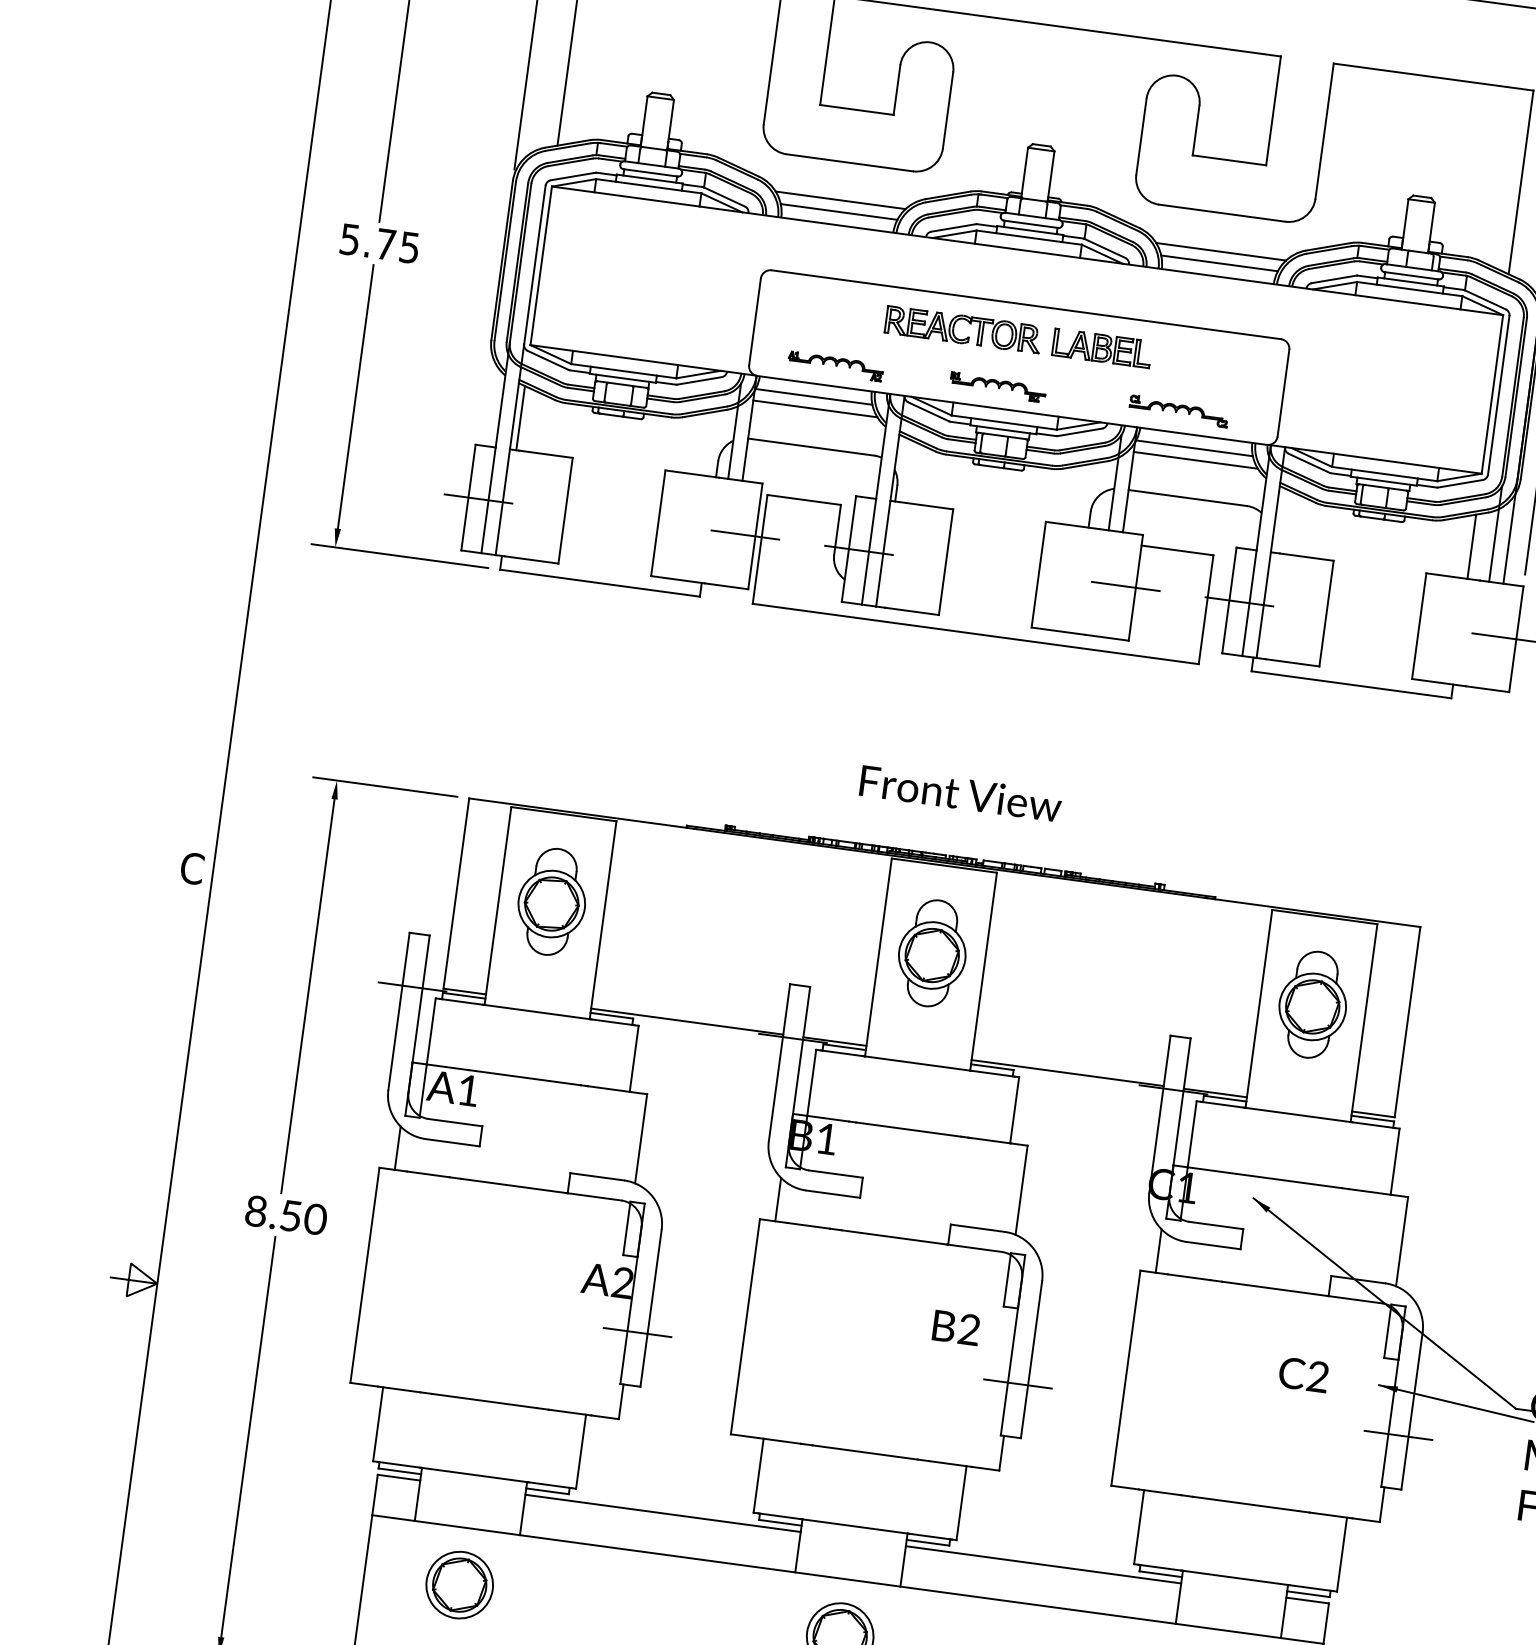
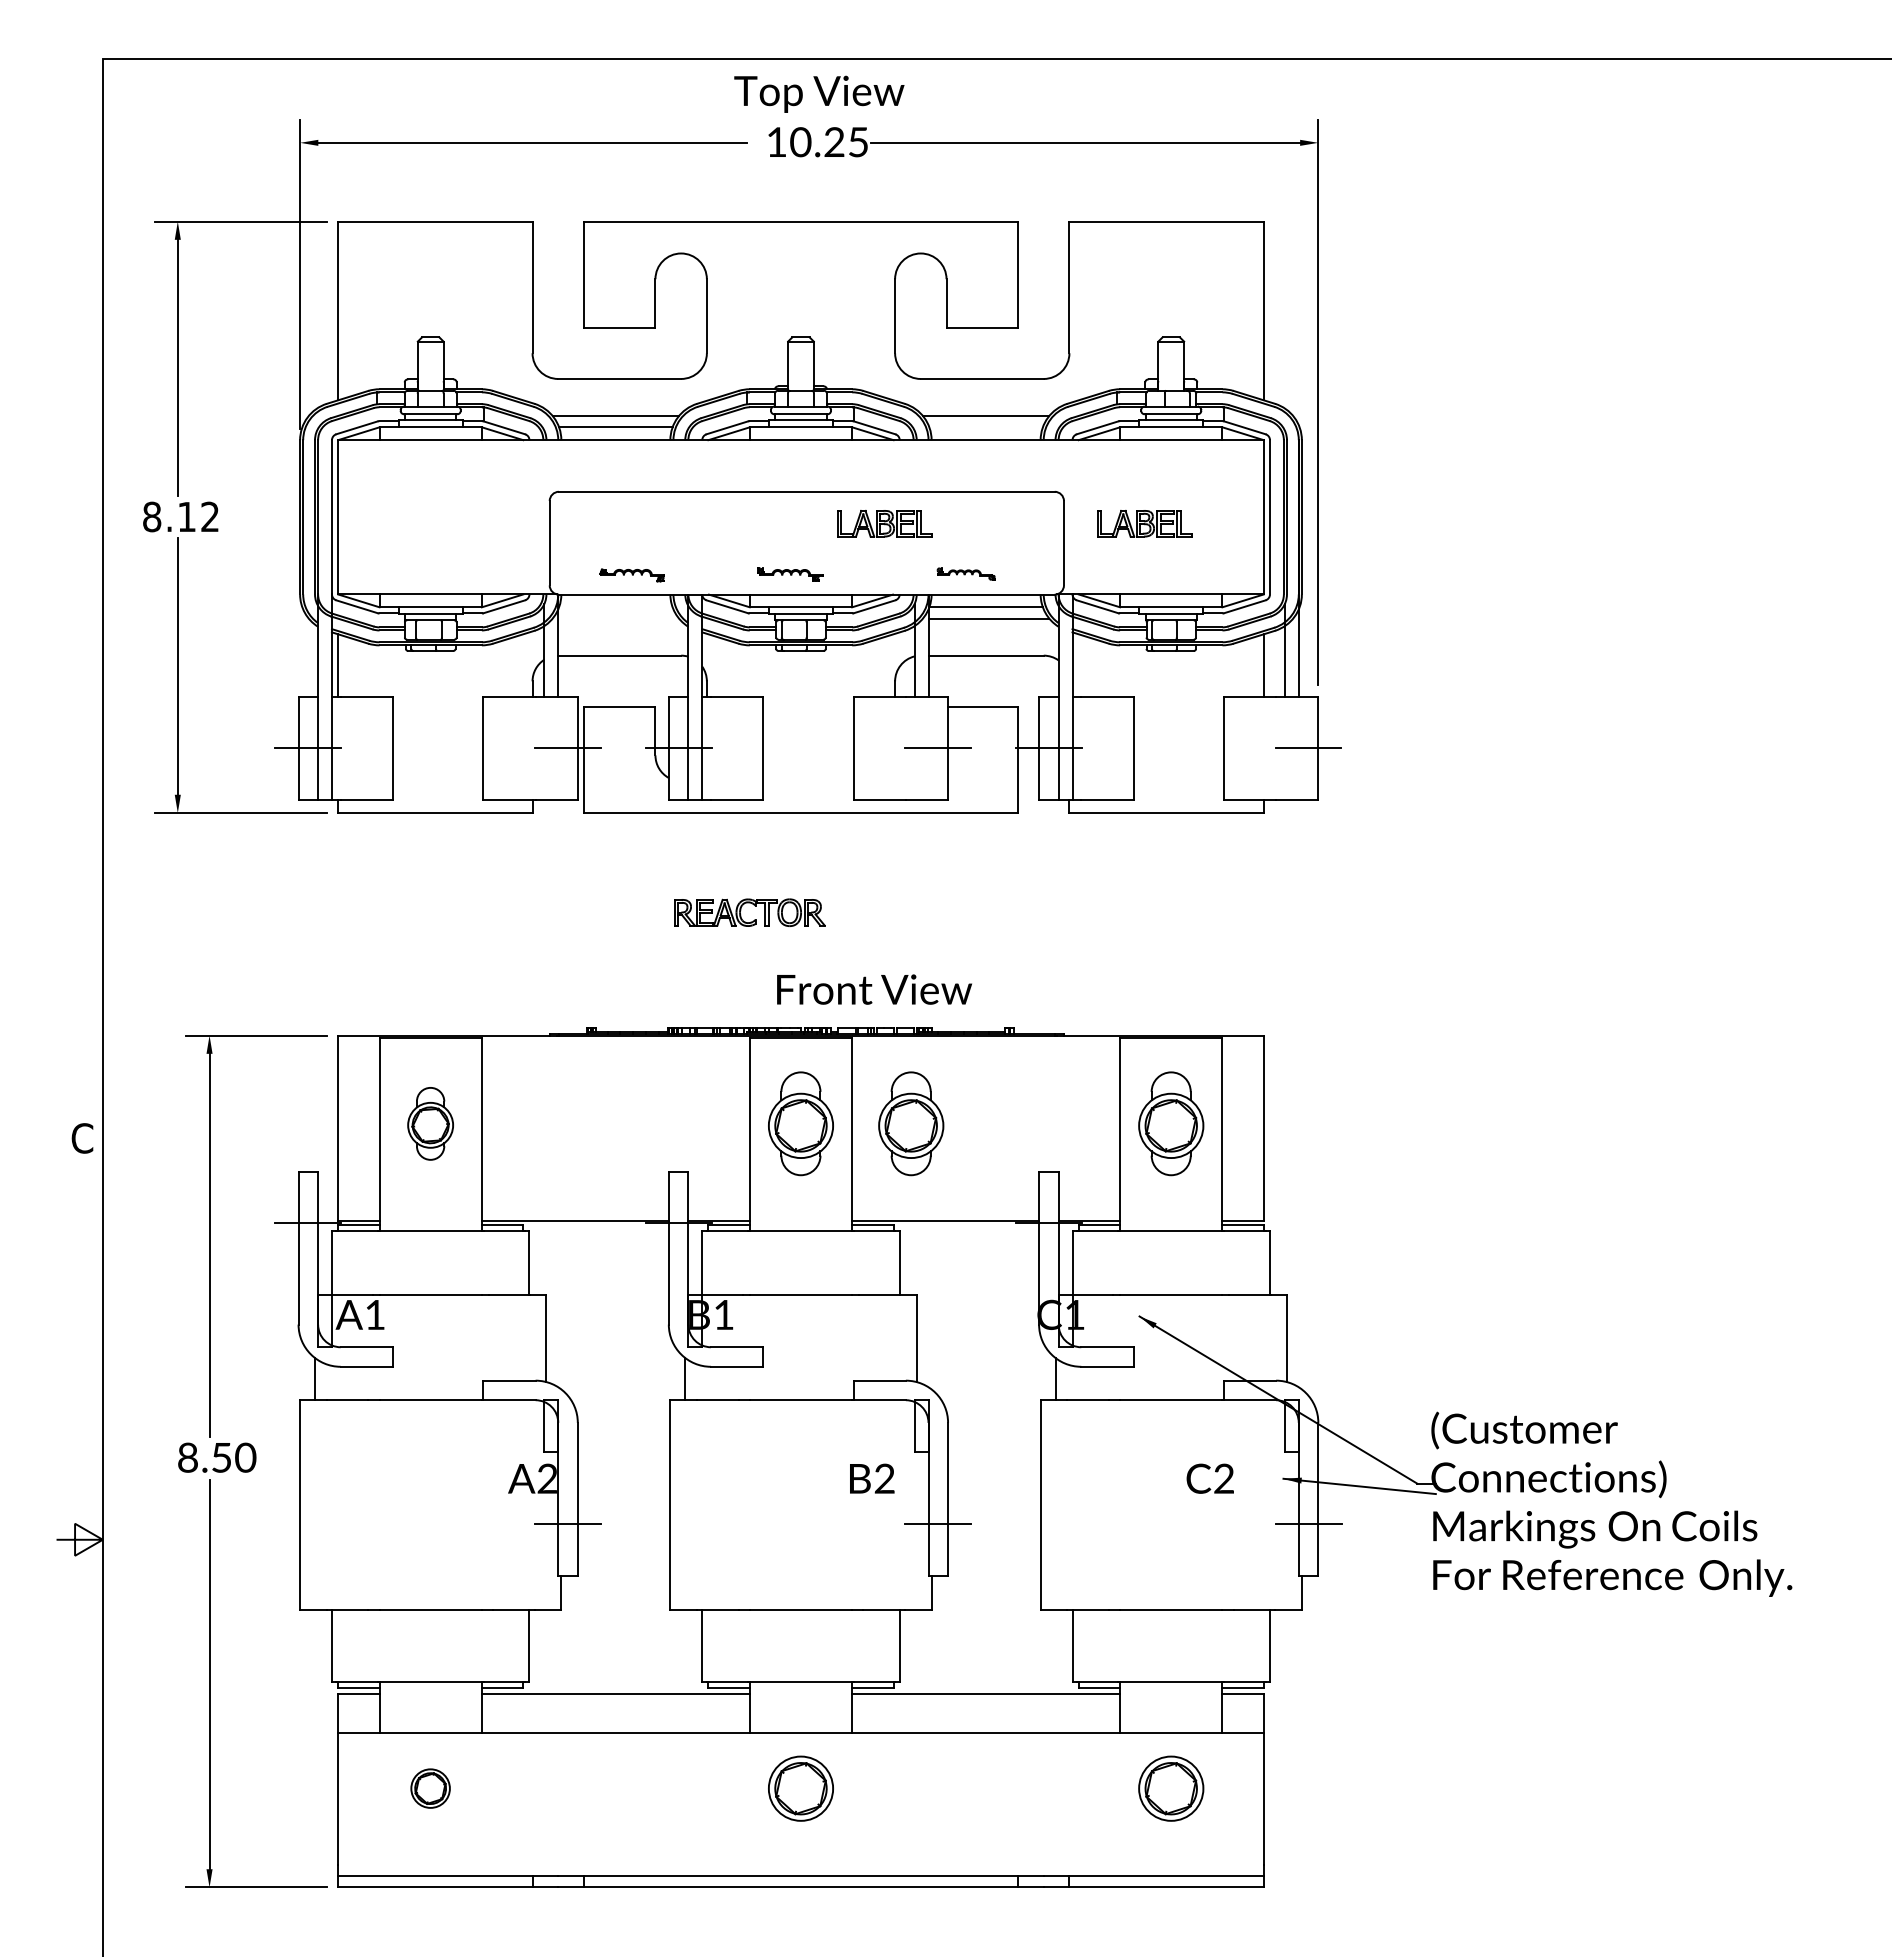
text: (379, 243) -> (180, 516), 5.75 -> 8.12
line: (1218, 263) -> (985, 427), removed
part: (968, 322) -> (753, 905), moved
part: (834, 366) -> (631, 575), size x0.7
part: (1368, 384) -> (1144, 523), added
part: (998, 387) -> (790, 574), size x0.7
line: (813, 397) -> (615, 607), removed
line: (815, 408) -> (618, 618), removed
part: (1178, 410) -> (965, 573), size x0.6
text: (960, 793) -> (874, 989), moved
part: (551, 901) -> (430, 1123), size x0.7
part: (1046, 968) -> (911, 1123), added
part: (459, 1584) -> (430, 1788), size x0.6

